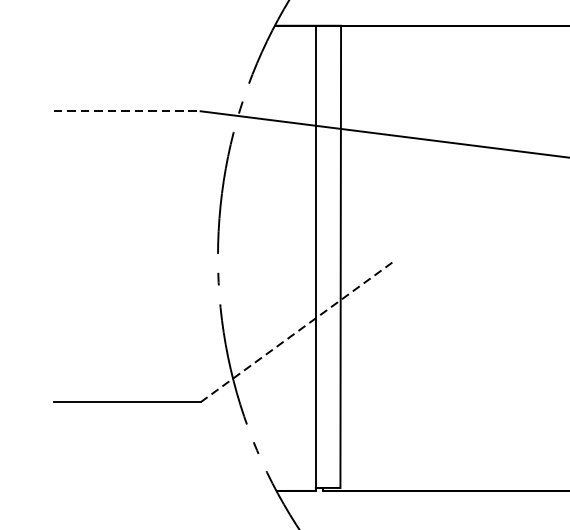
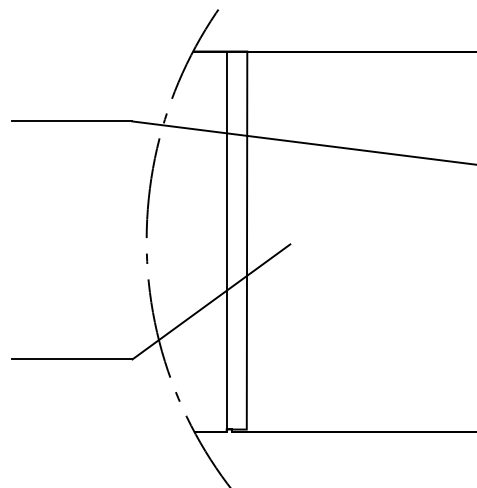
line: (127, 111) -> (72, 121), dashed -> solid
line: (297, 331) -> (211, 301), dashed -> solid

